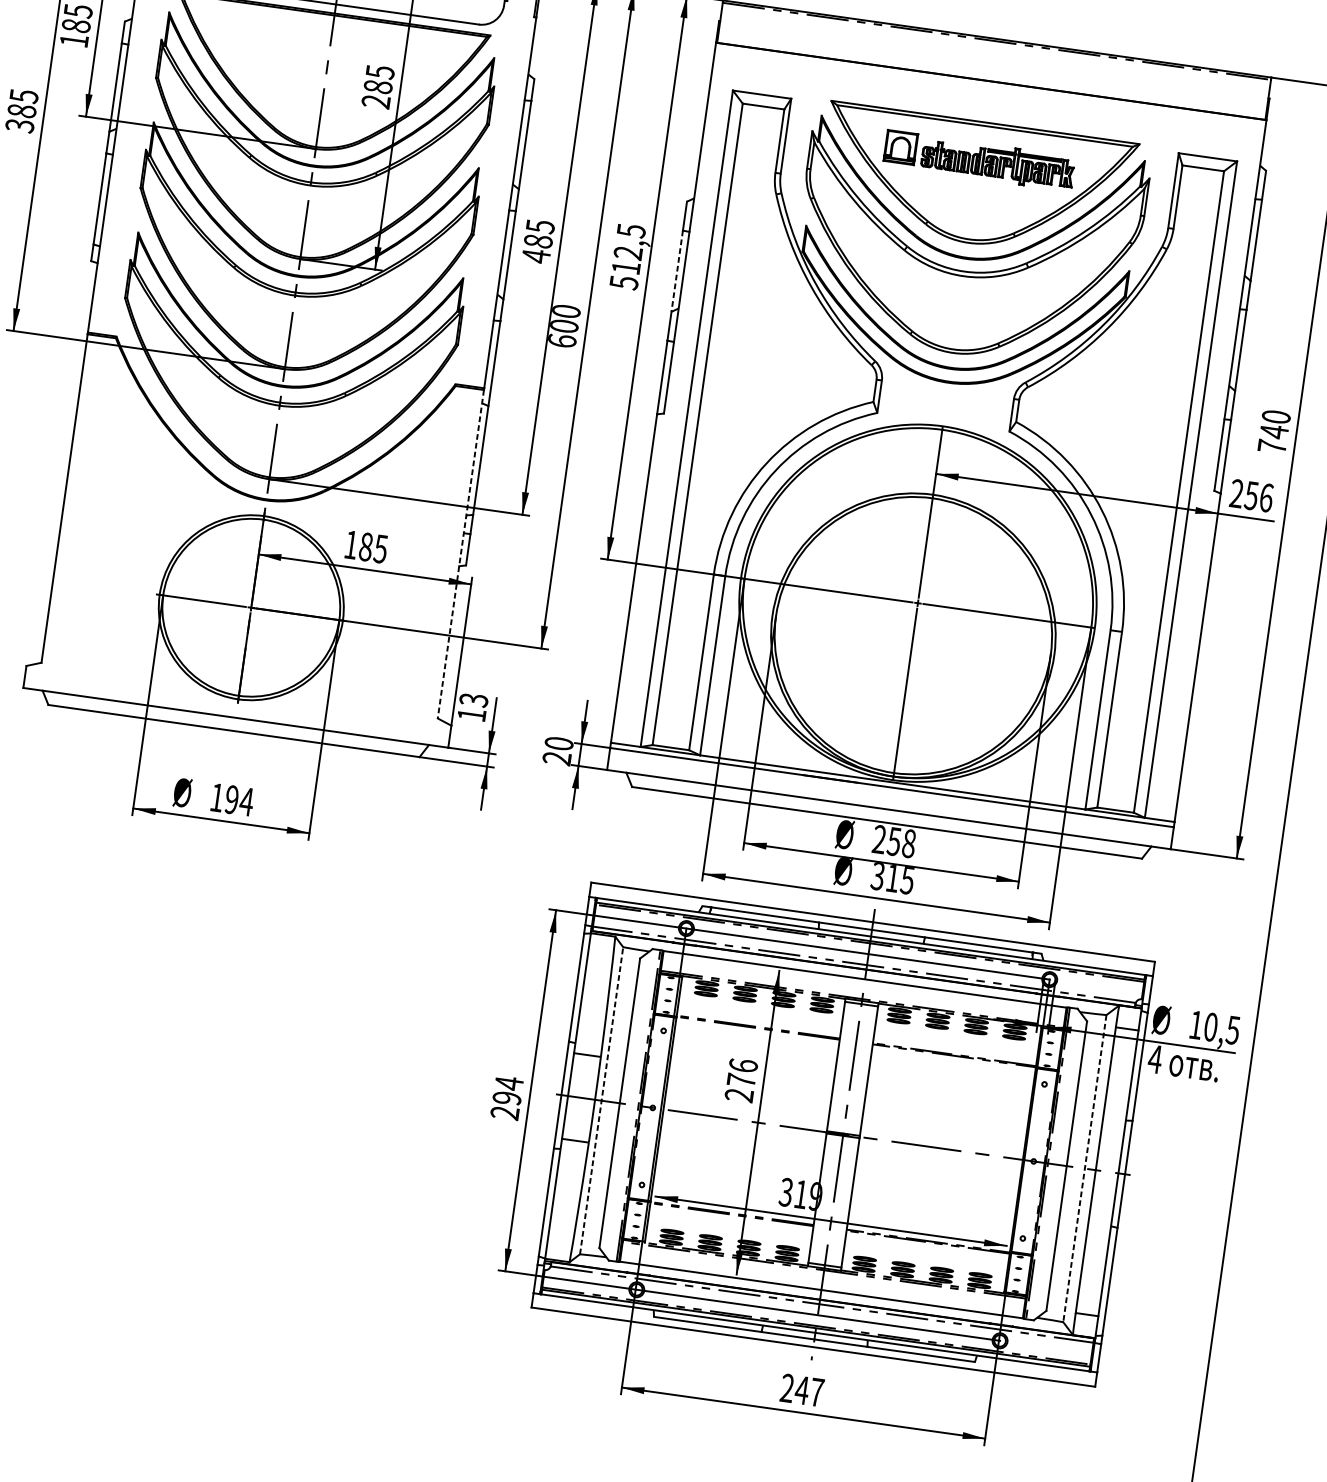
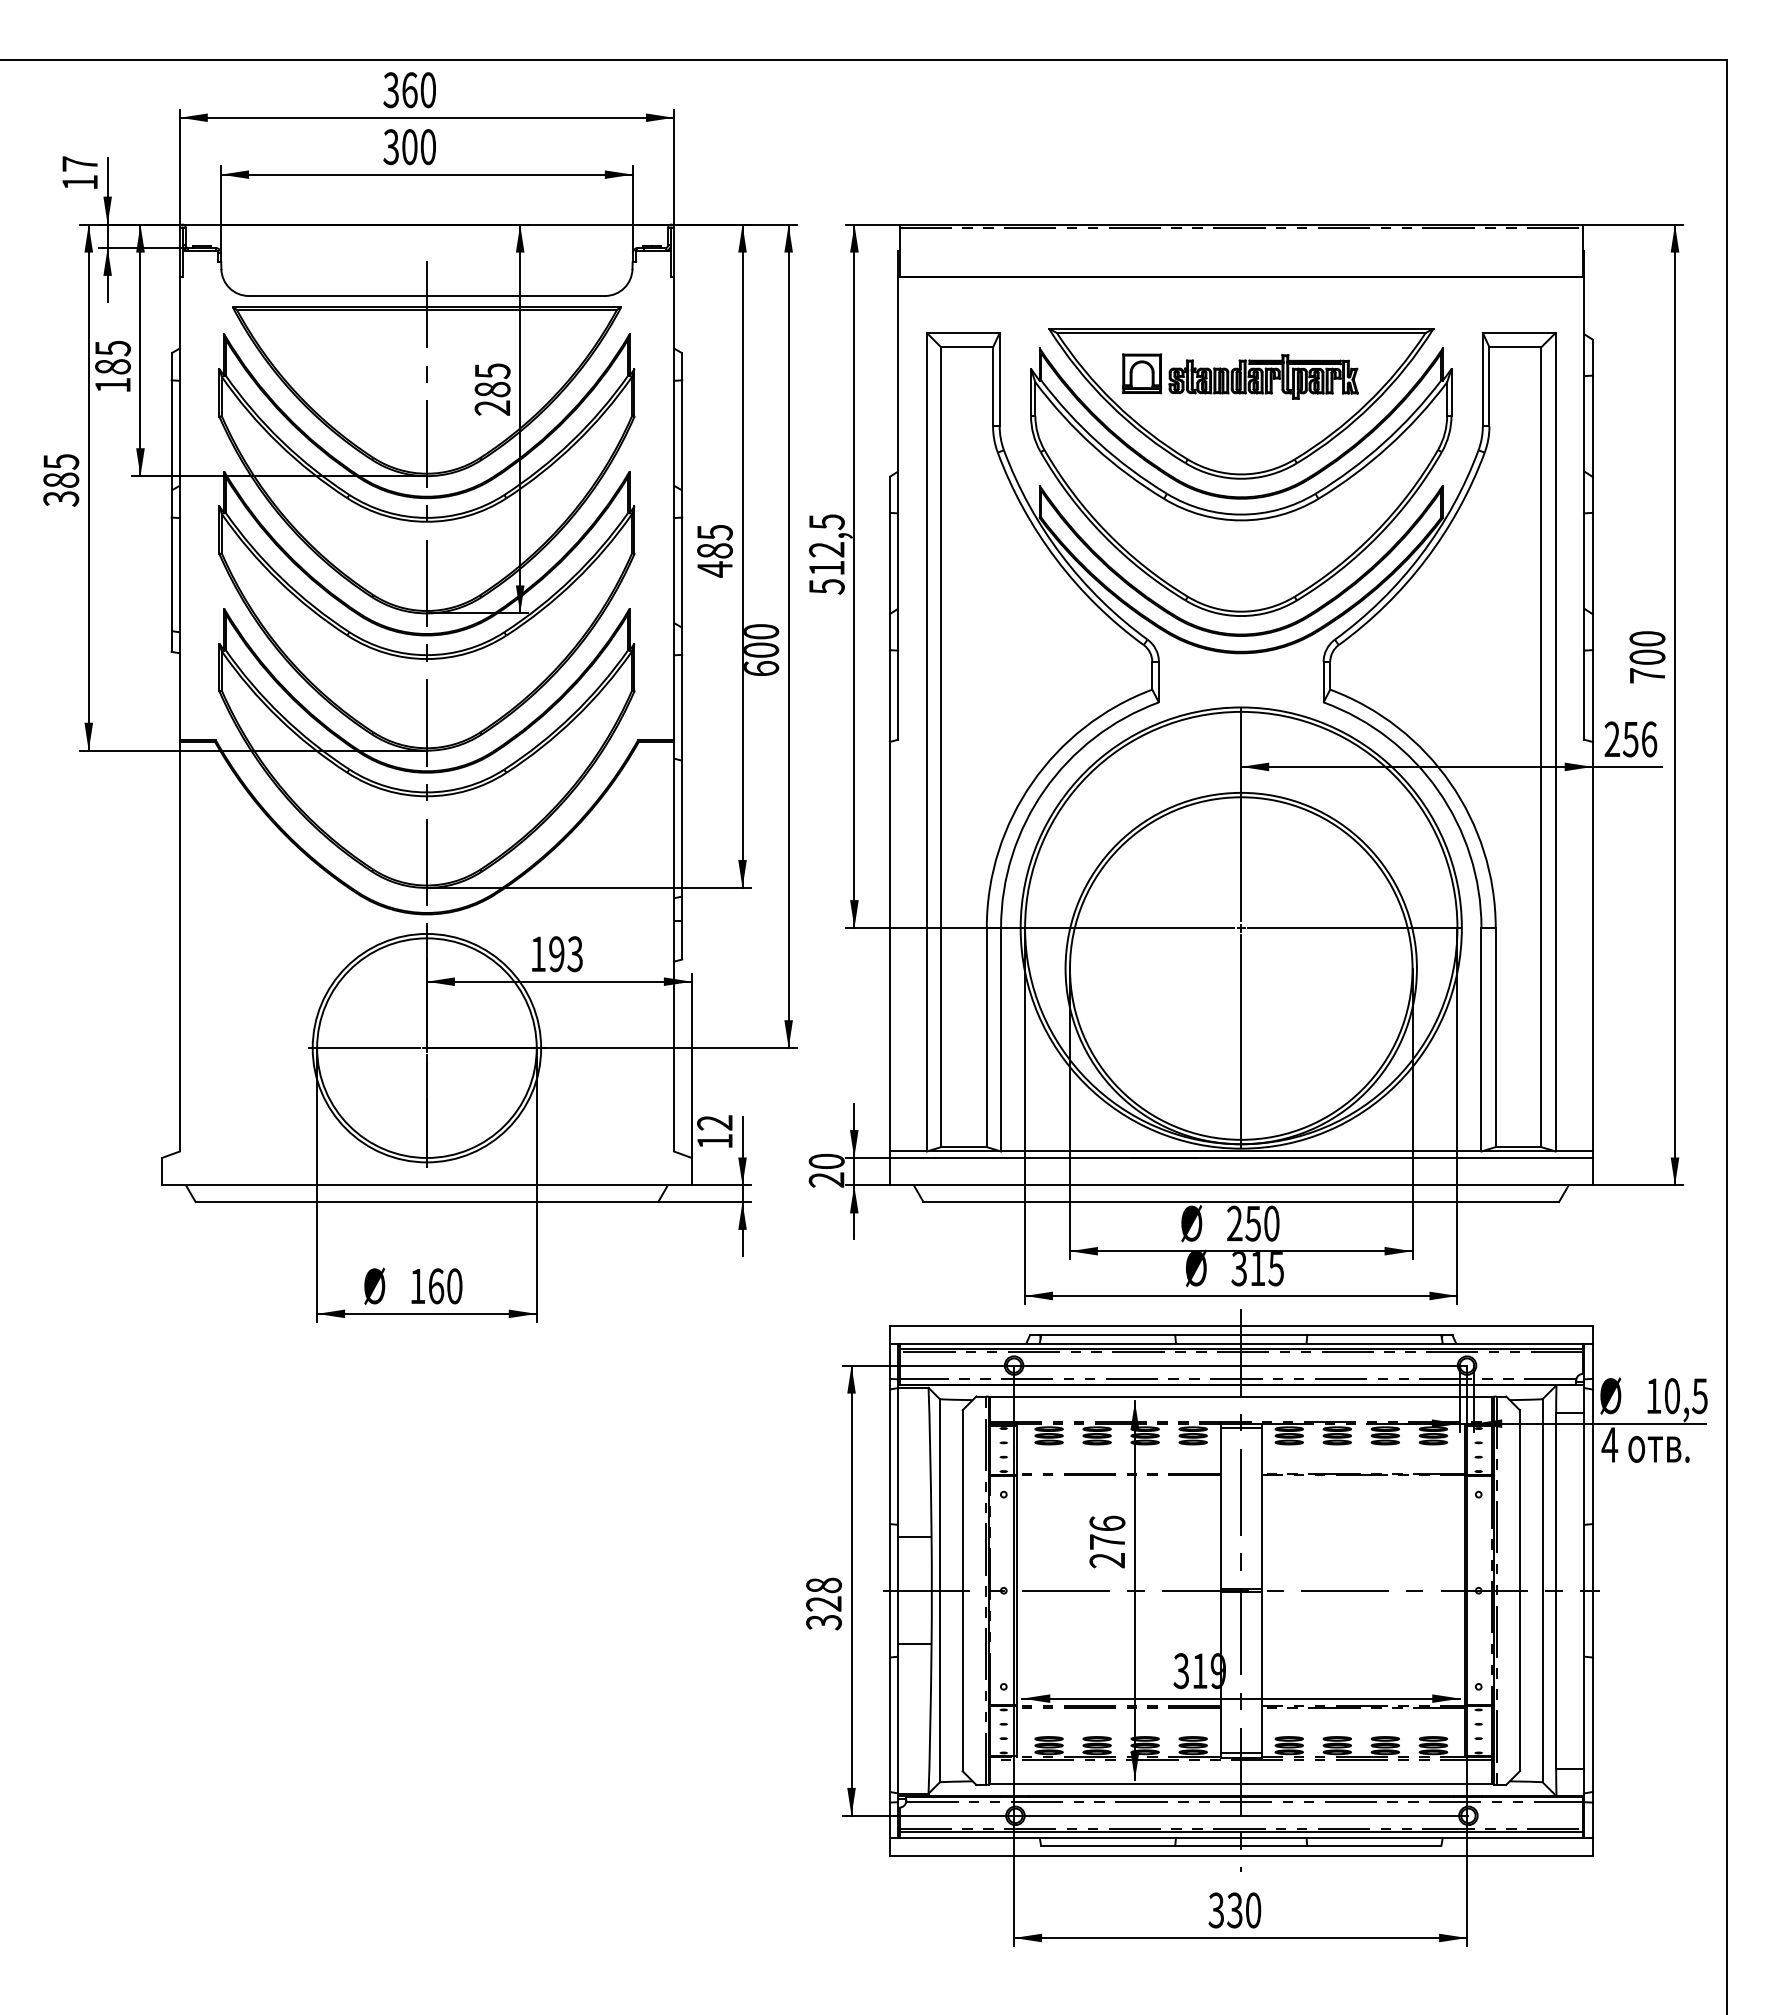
line: (676, 271) -> (889, 563), dashed -> solid
text: (1274, 432) -> (1647, 657), 740 -> 700
text: (372, 548) -> (565, 954), 185 -> 193
line: (461, 554) -> (674, 946), dashed -> solid
text: (473, 699) -> (714, 1122), 13 -> 12
text: (239, 800) -> (445, 1286), 194 -> 160
text: (908, 843) -> (1271, 1223), 258 -> 250
text: (506, 1097) -> (823, 1603), 294 -> 328
line: (601, 1100) -> (939, 1590), dashed -> solid
line: (1084, 1169) -> (1542, 1591), dashed -> solid
text: (801, 1390) -> (1234, 1910), 247 -> 330

